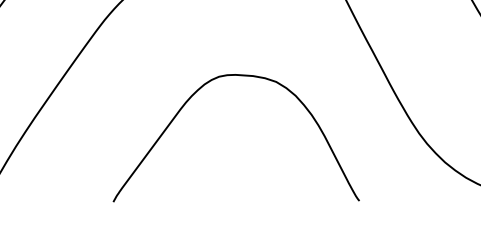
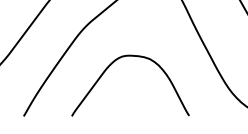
curve: (196, 95) -> (111, 65), moved

